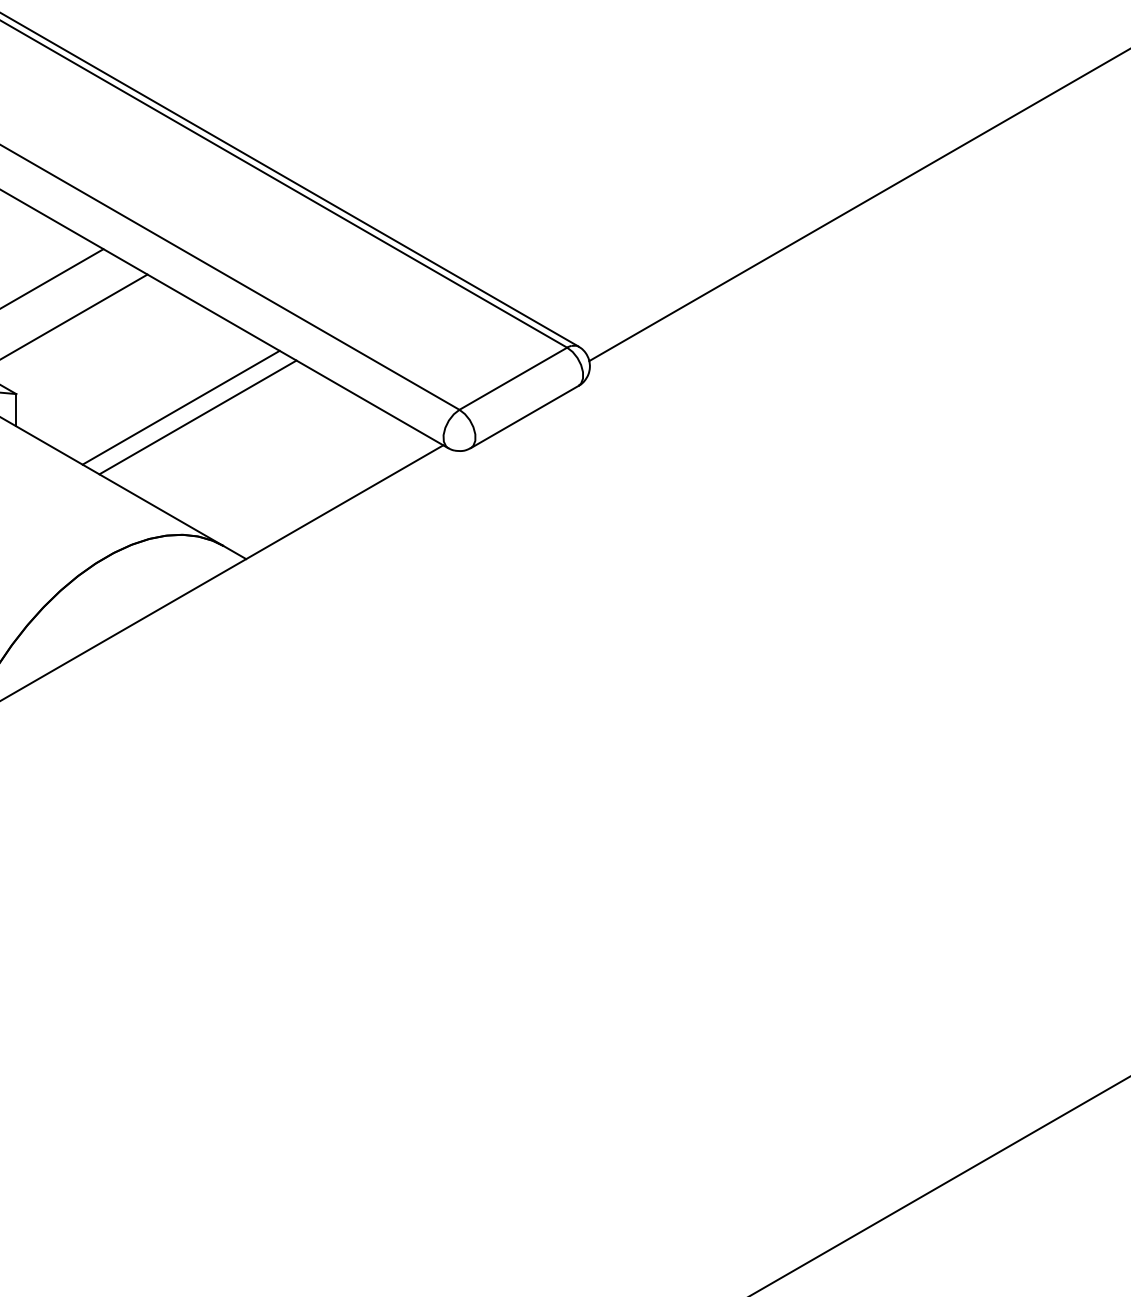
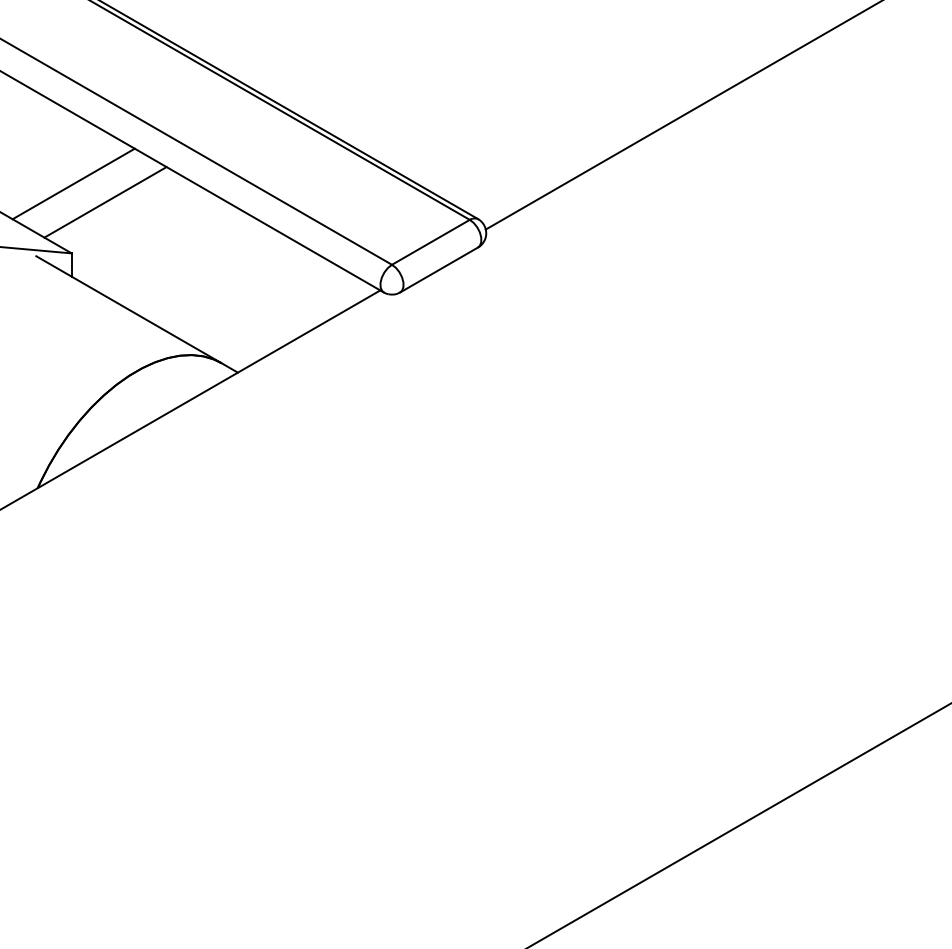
line: (180, 408) -> (190, 263), removed
line: (197, 417) -> (202, 270), removed

